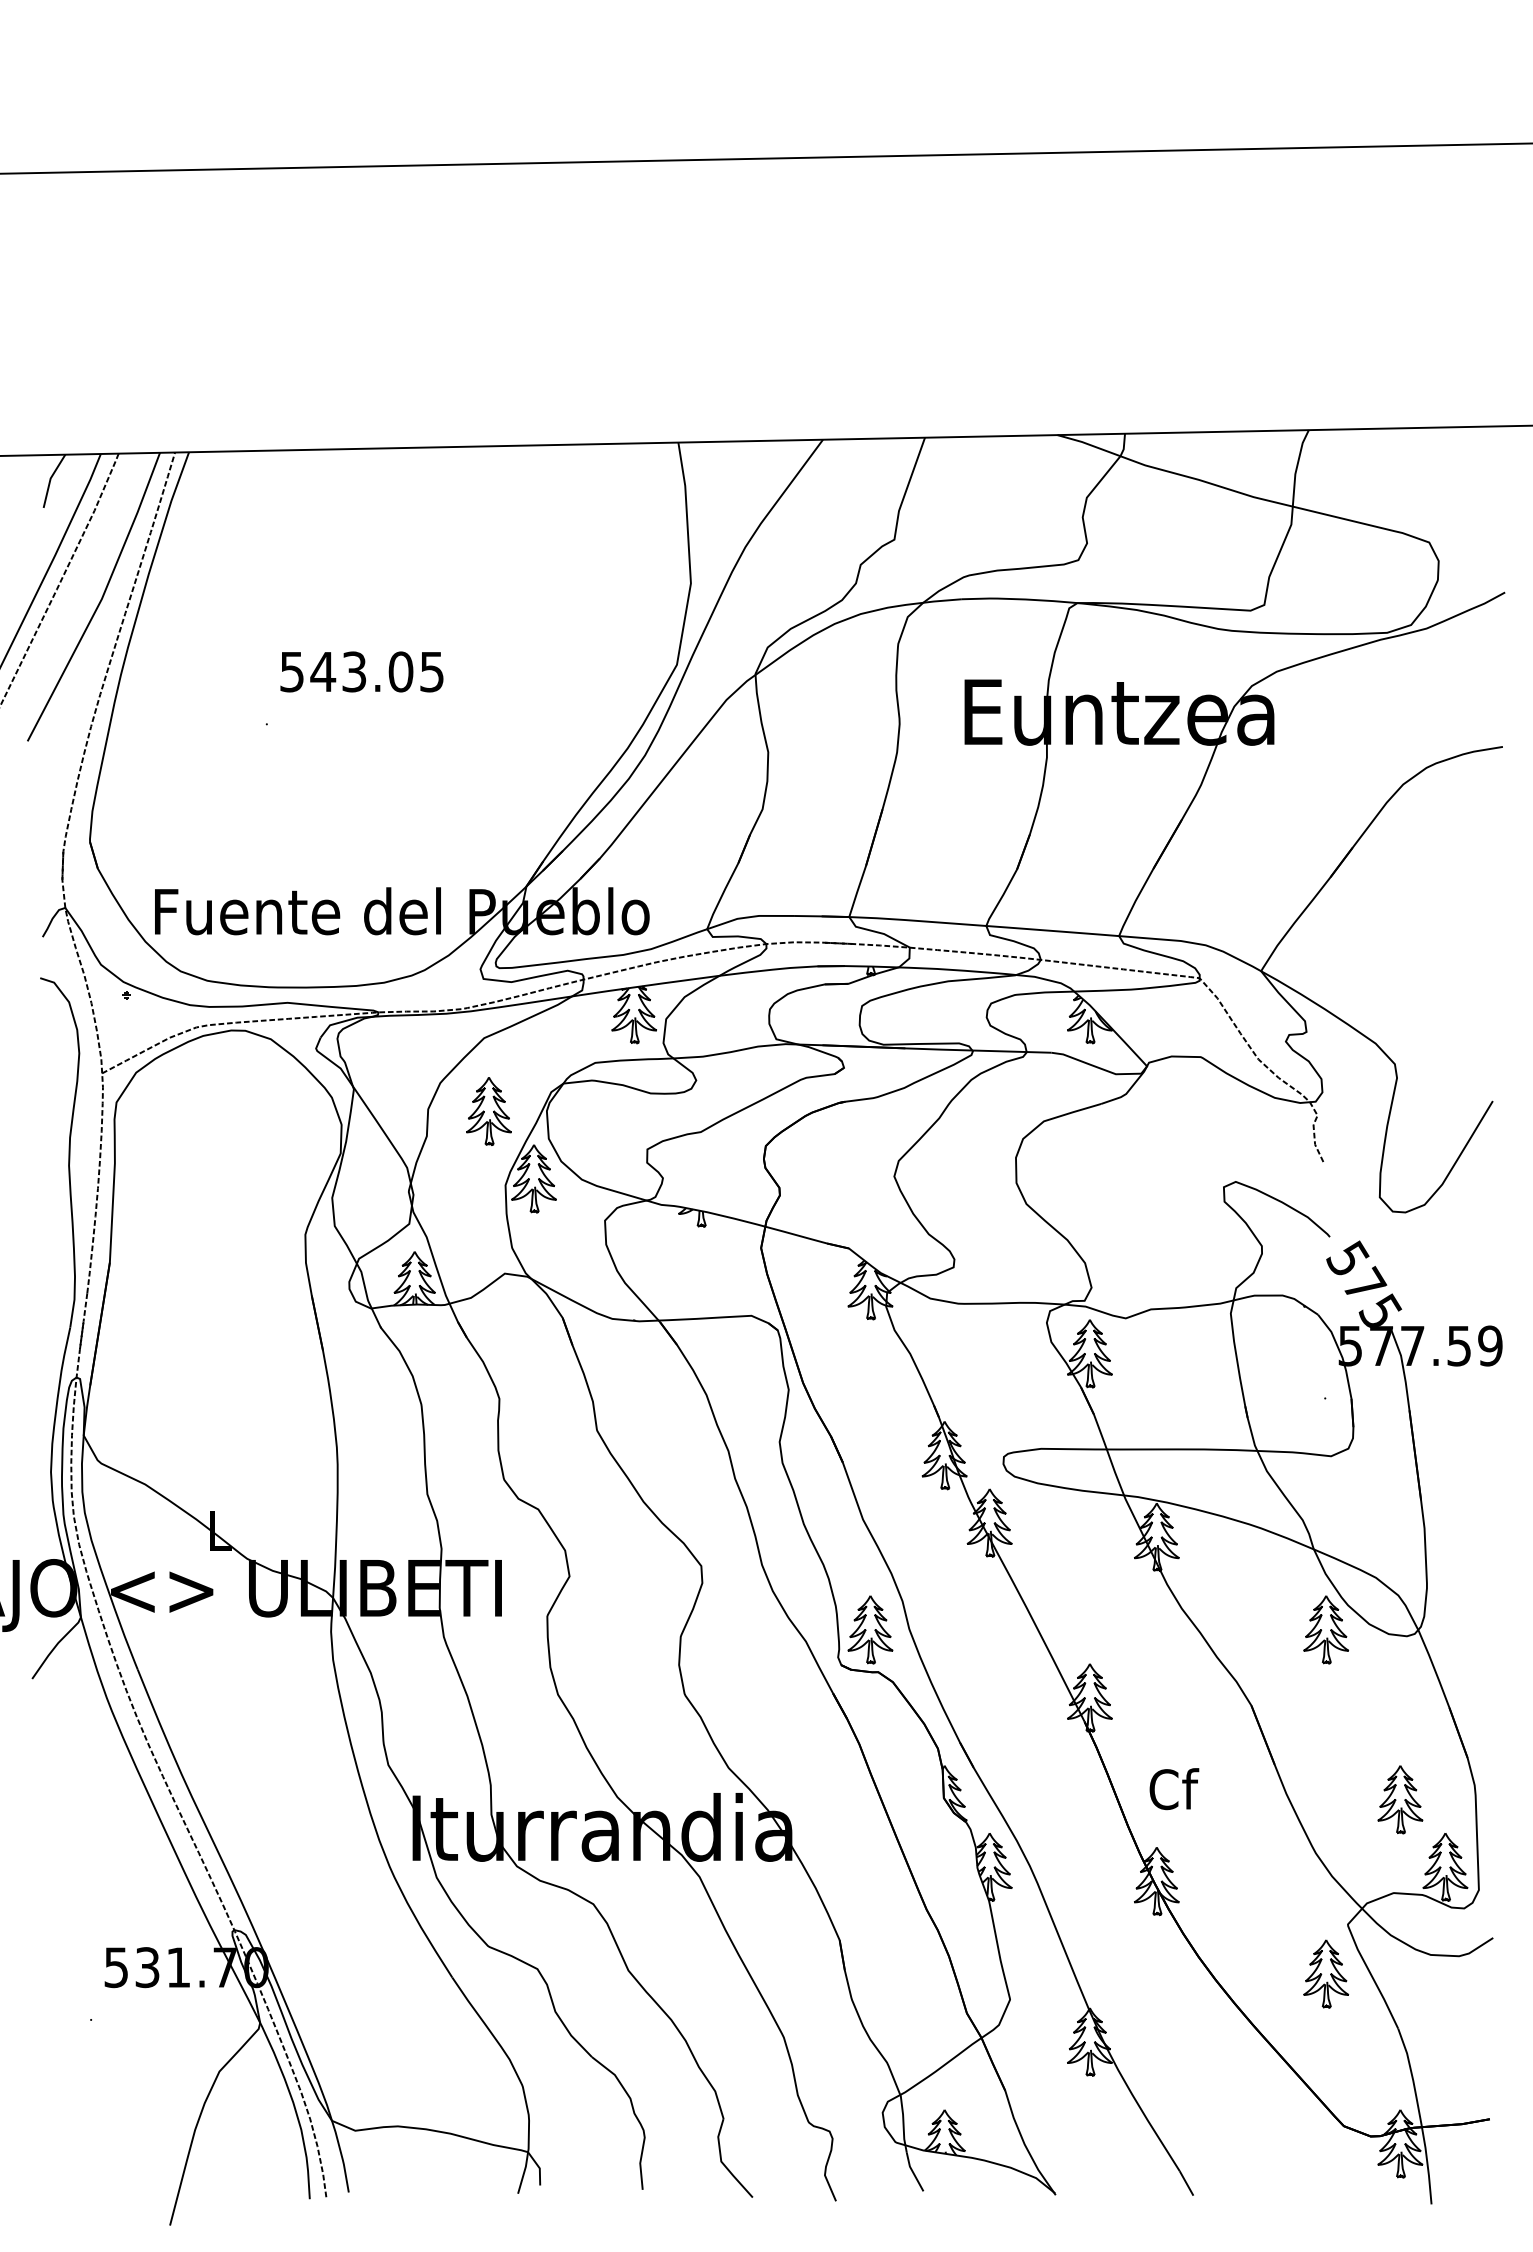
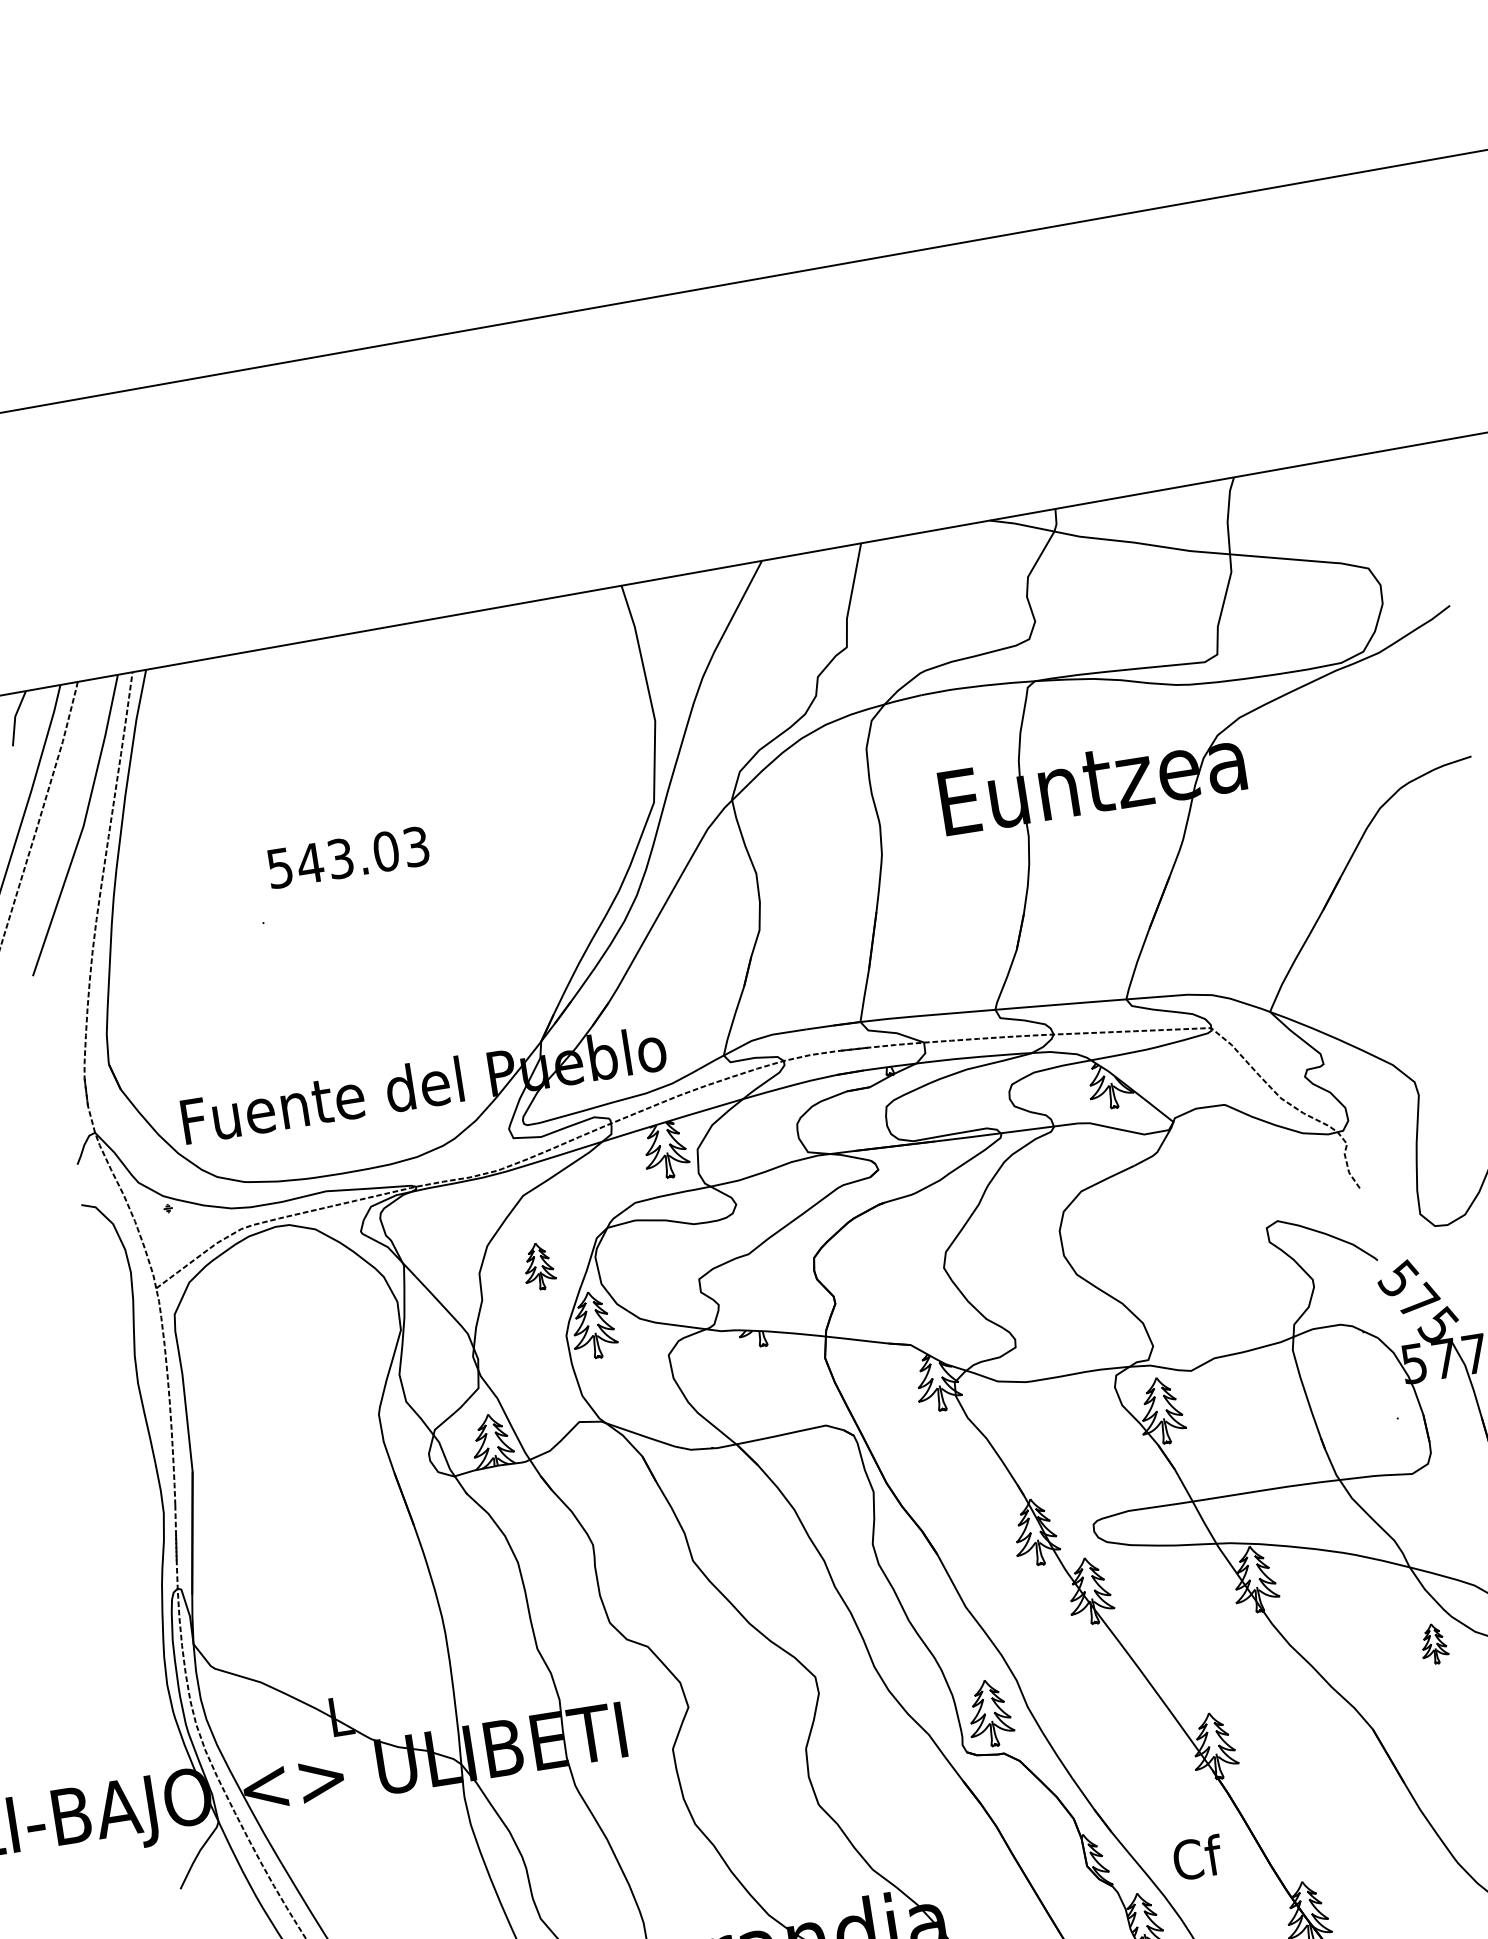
text: (431, 671) -> (415, 846), 543.05 -> 543.03
part: (488, 1111) -> (538, 1266), size x0.7
part: (1326, 1629) -> (1434, 1643), size x0.6
text: (1174, 1789) -> (1198, 1858), moved

